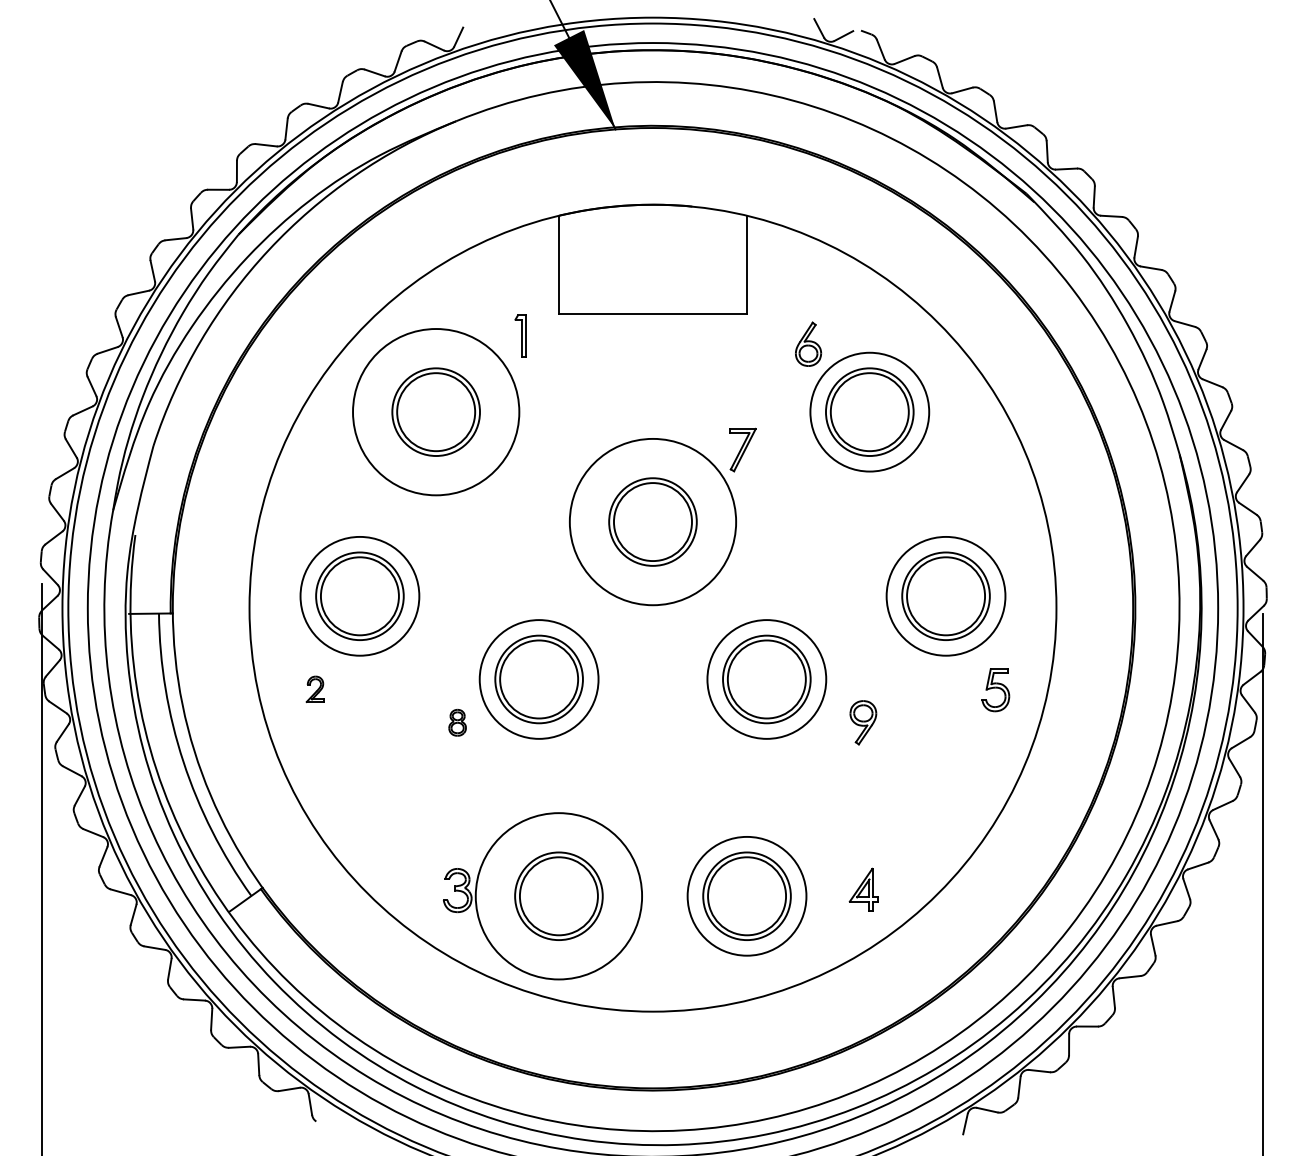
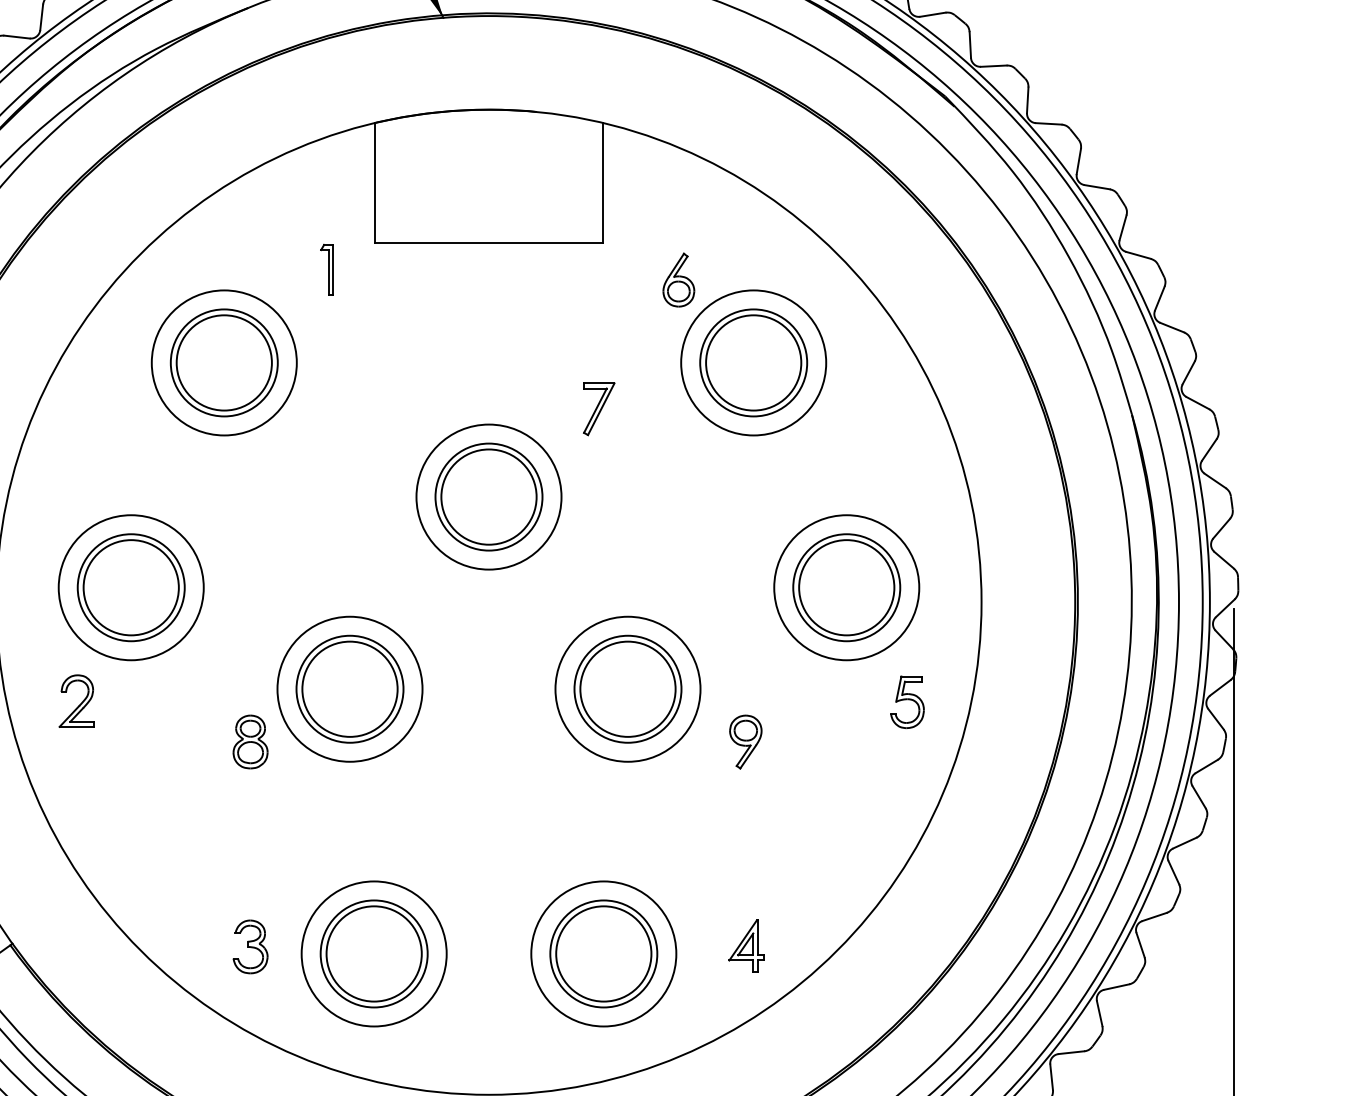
circle: (435, 411) -> (223, 362), size x0.71
circle: (652, 521) -> (488, 496), size x0.71
part: (314, 689) -> (75, 701), size x1.67
part: (457, 722) -> (250, 741), size x1.67
circle: (558, 895) -> (373, 952), size x0.71

